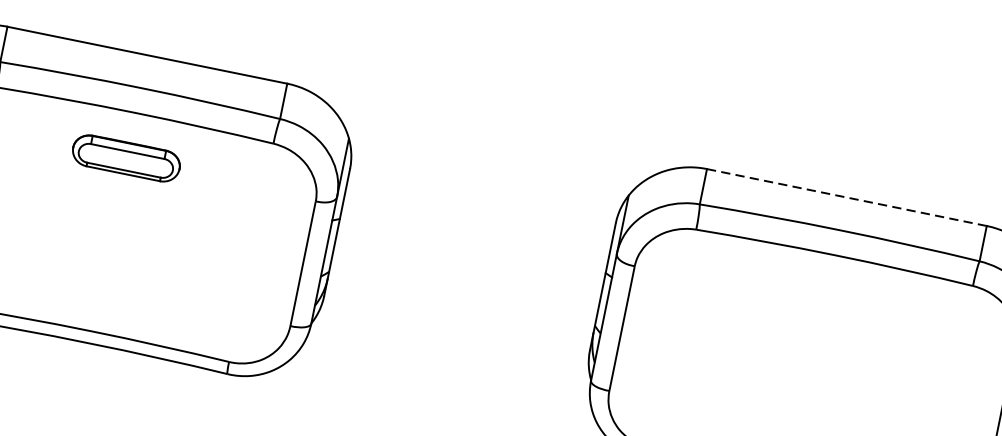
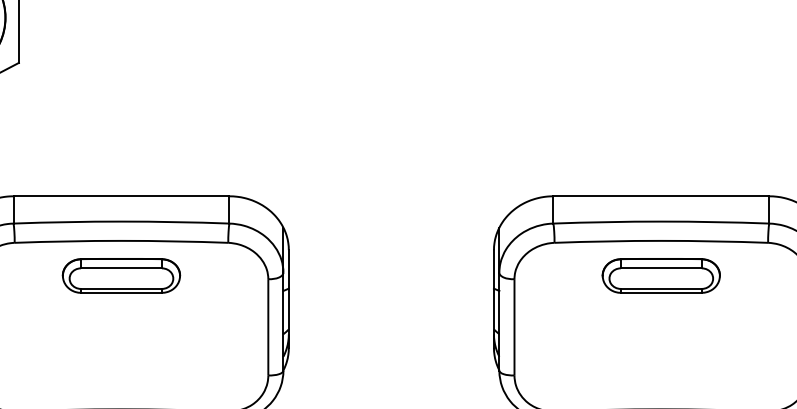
part: (126, 157) -> (121, 275), size x1.43
line: (847, 197) -> (661, 196), dashed -> solid
part: (824, 299) -> (660, 275), added

